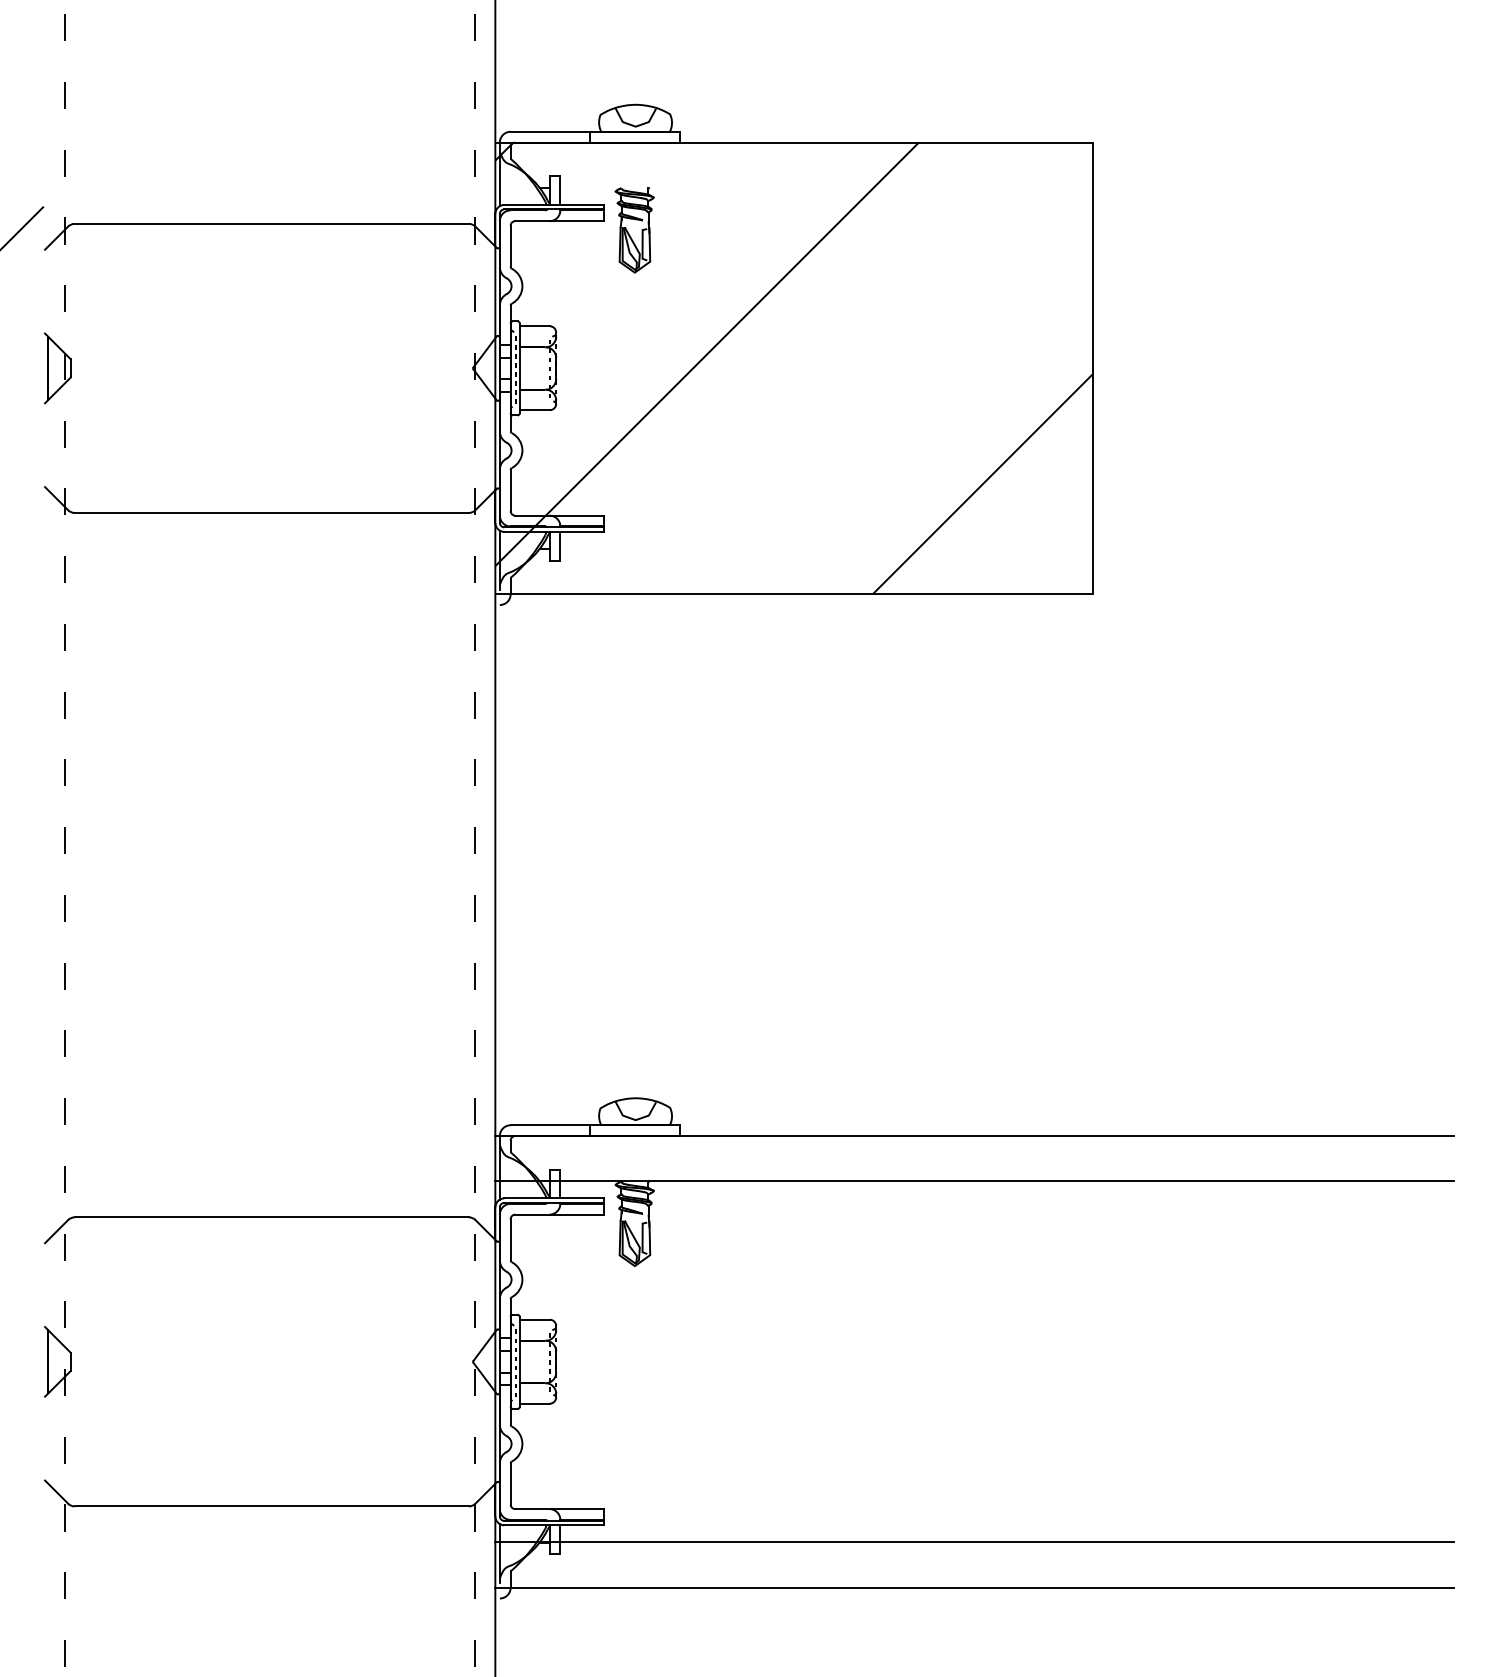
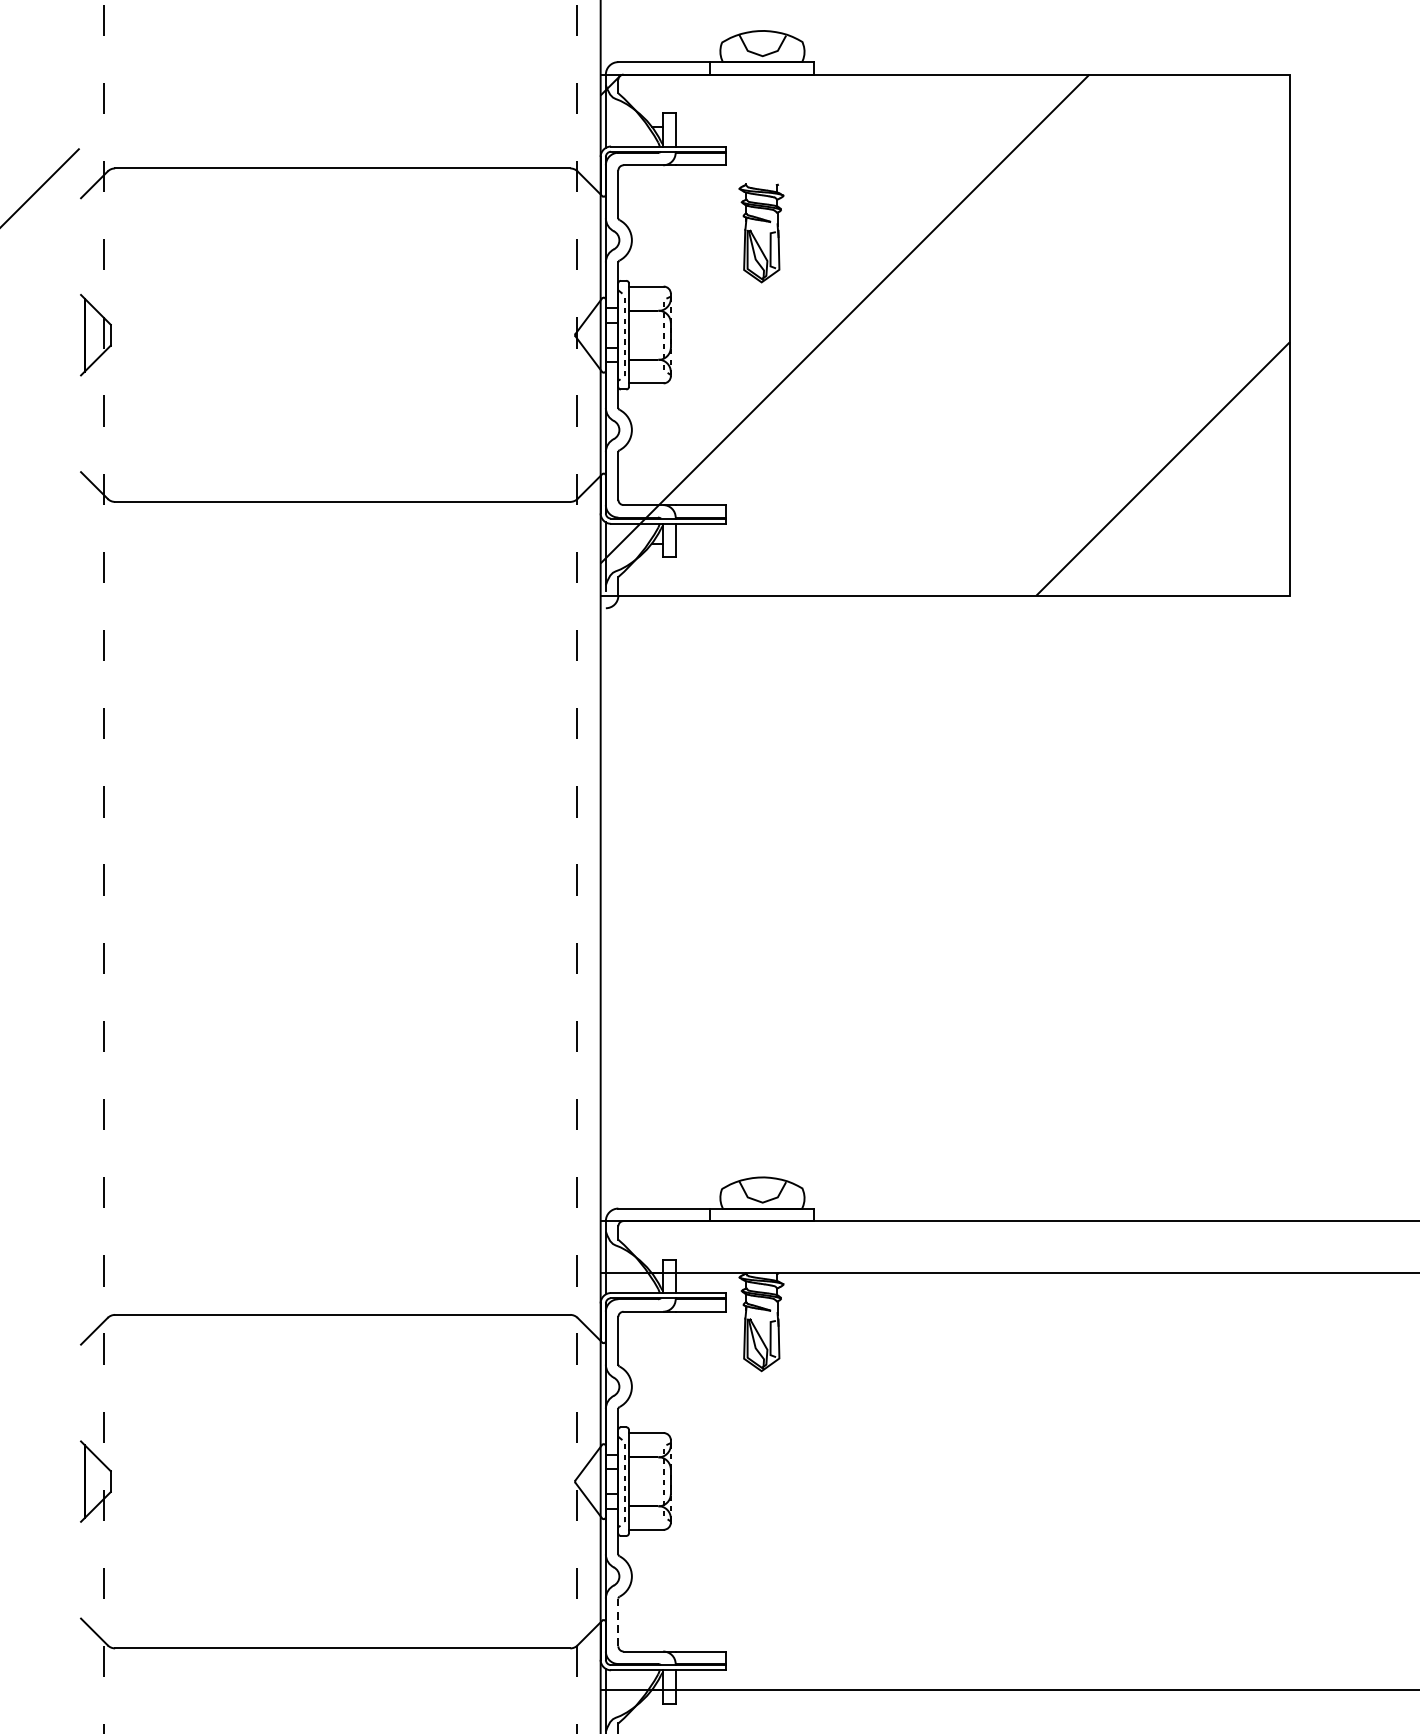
part: (634, 230) -> (761, 233), moved
line: (510, 1483) -> (618, 1621), solid -> dashed

